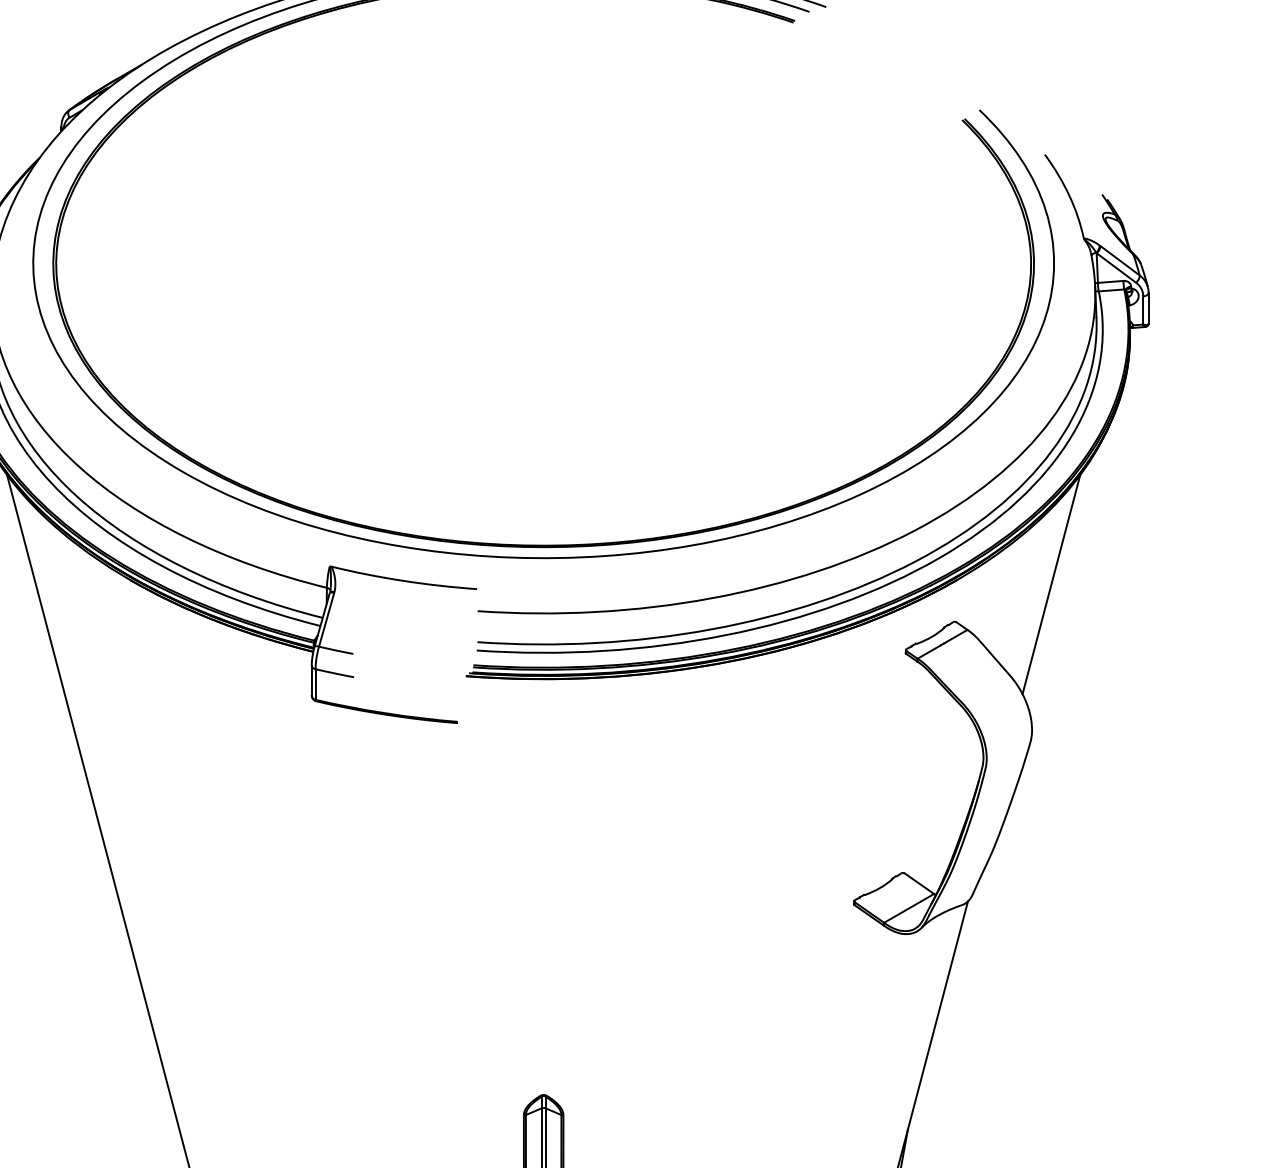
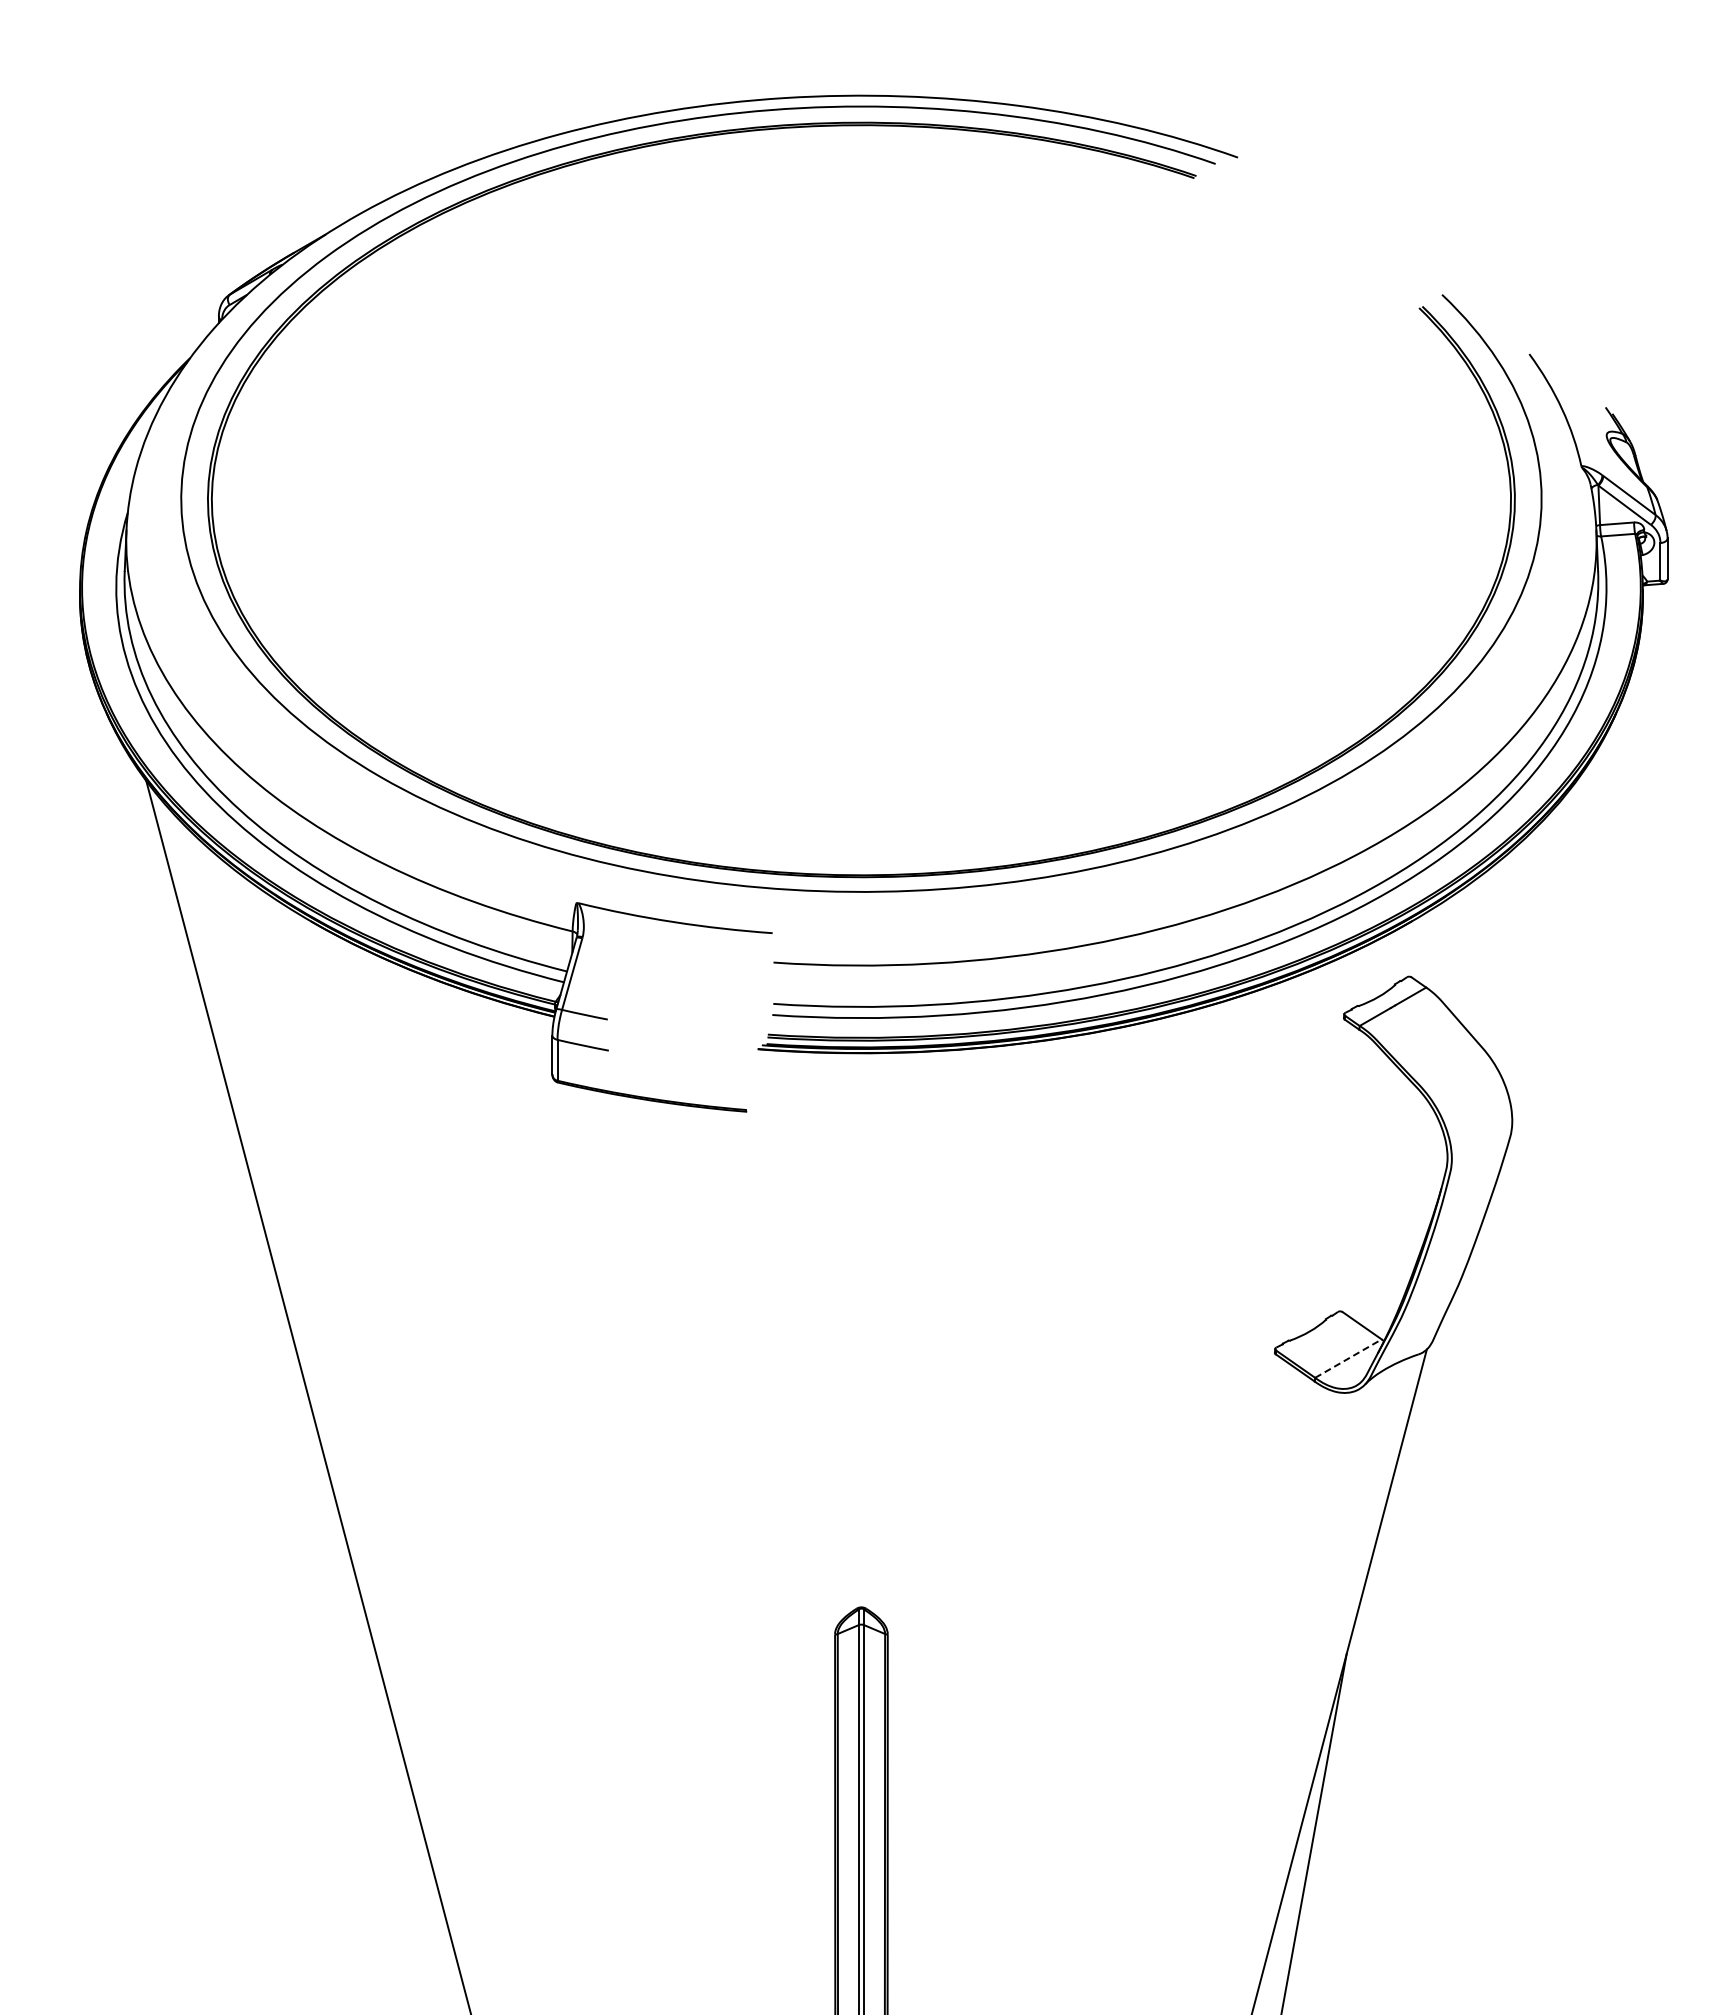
line: (1050, 584) -> (1537, 927), removed
line: (909, 908) -> (1348, 1358), solid -> dashed

